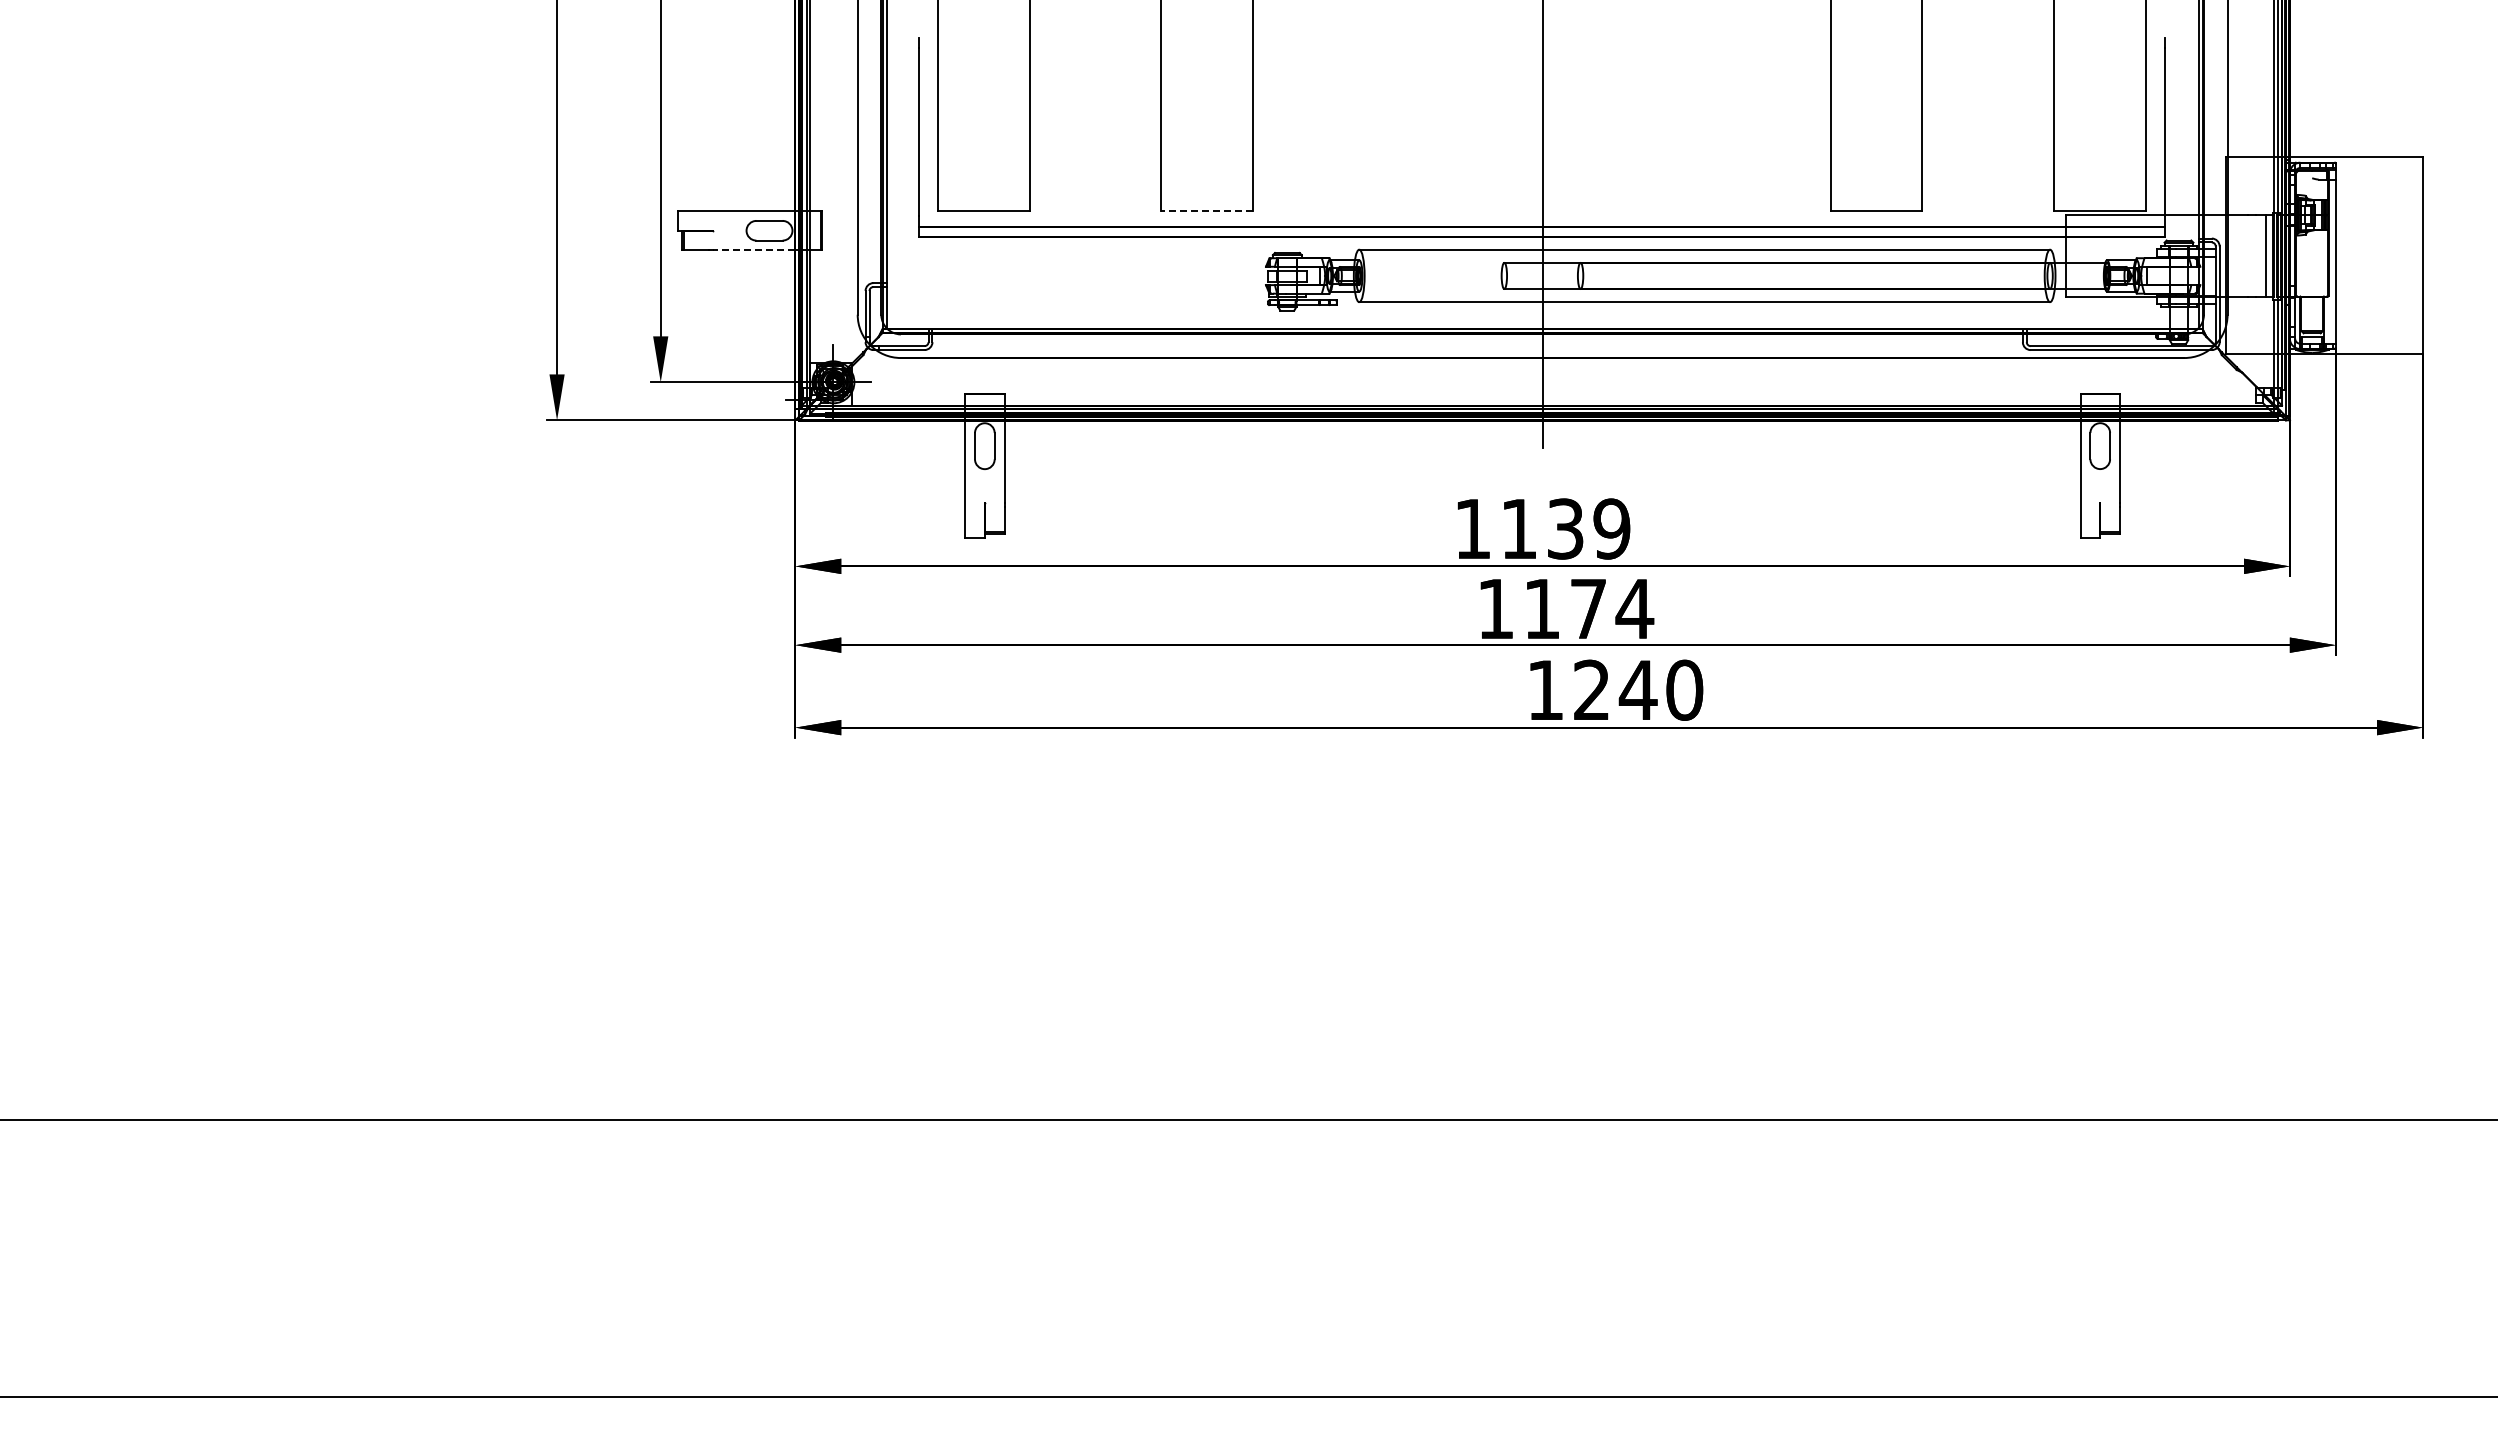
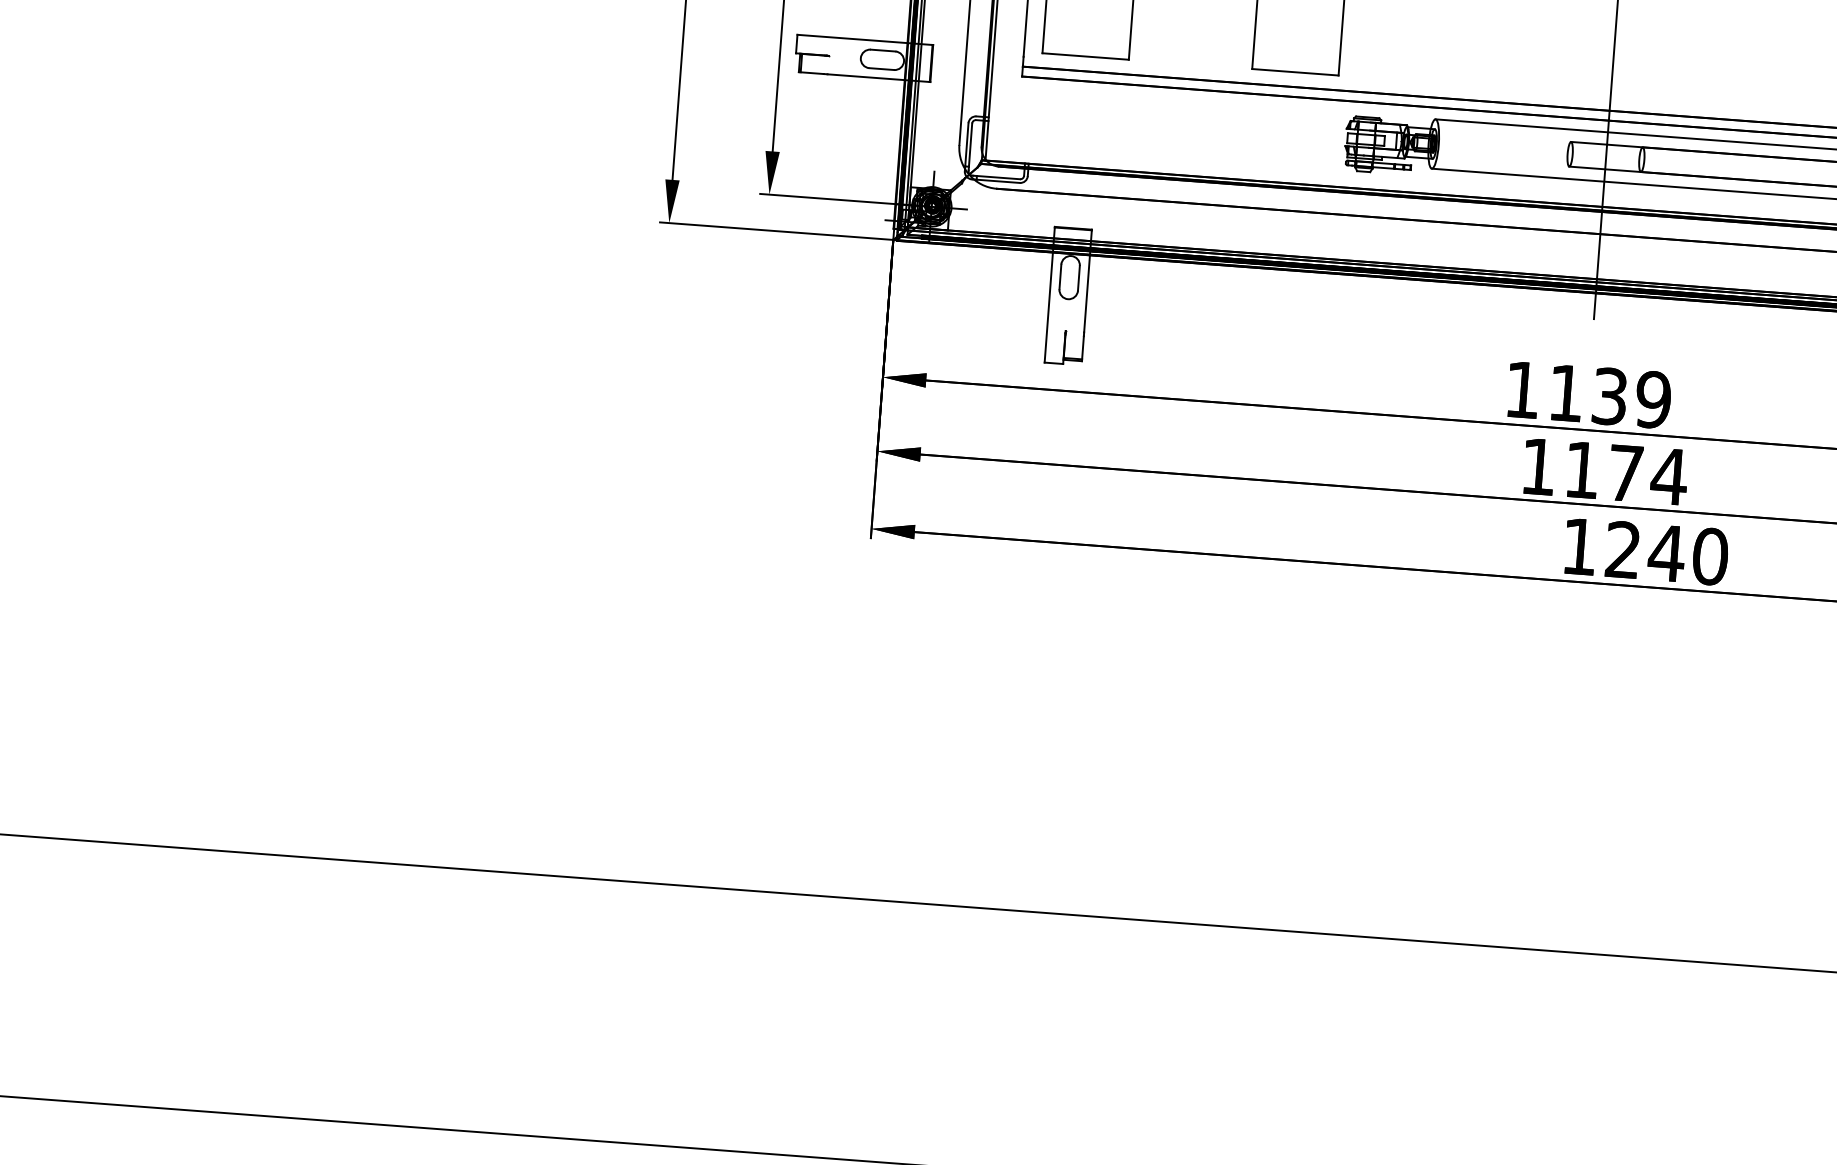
line: (1207, 211) -> (1295, 72), dashed -> solid
line: (753, 250) -> (865, 77), dashed -> solid

